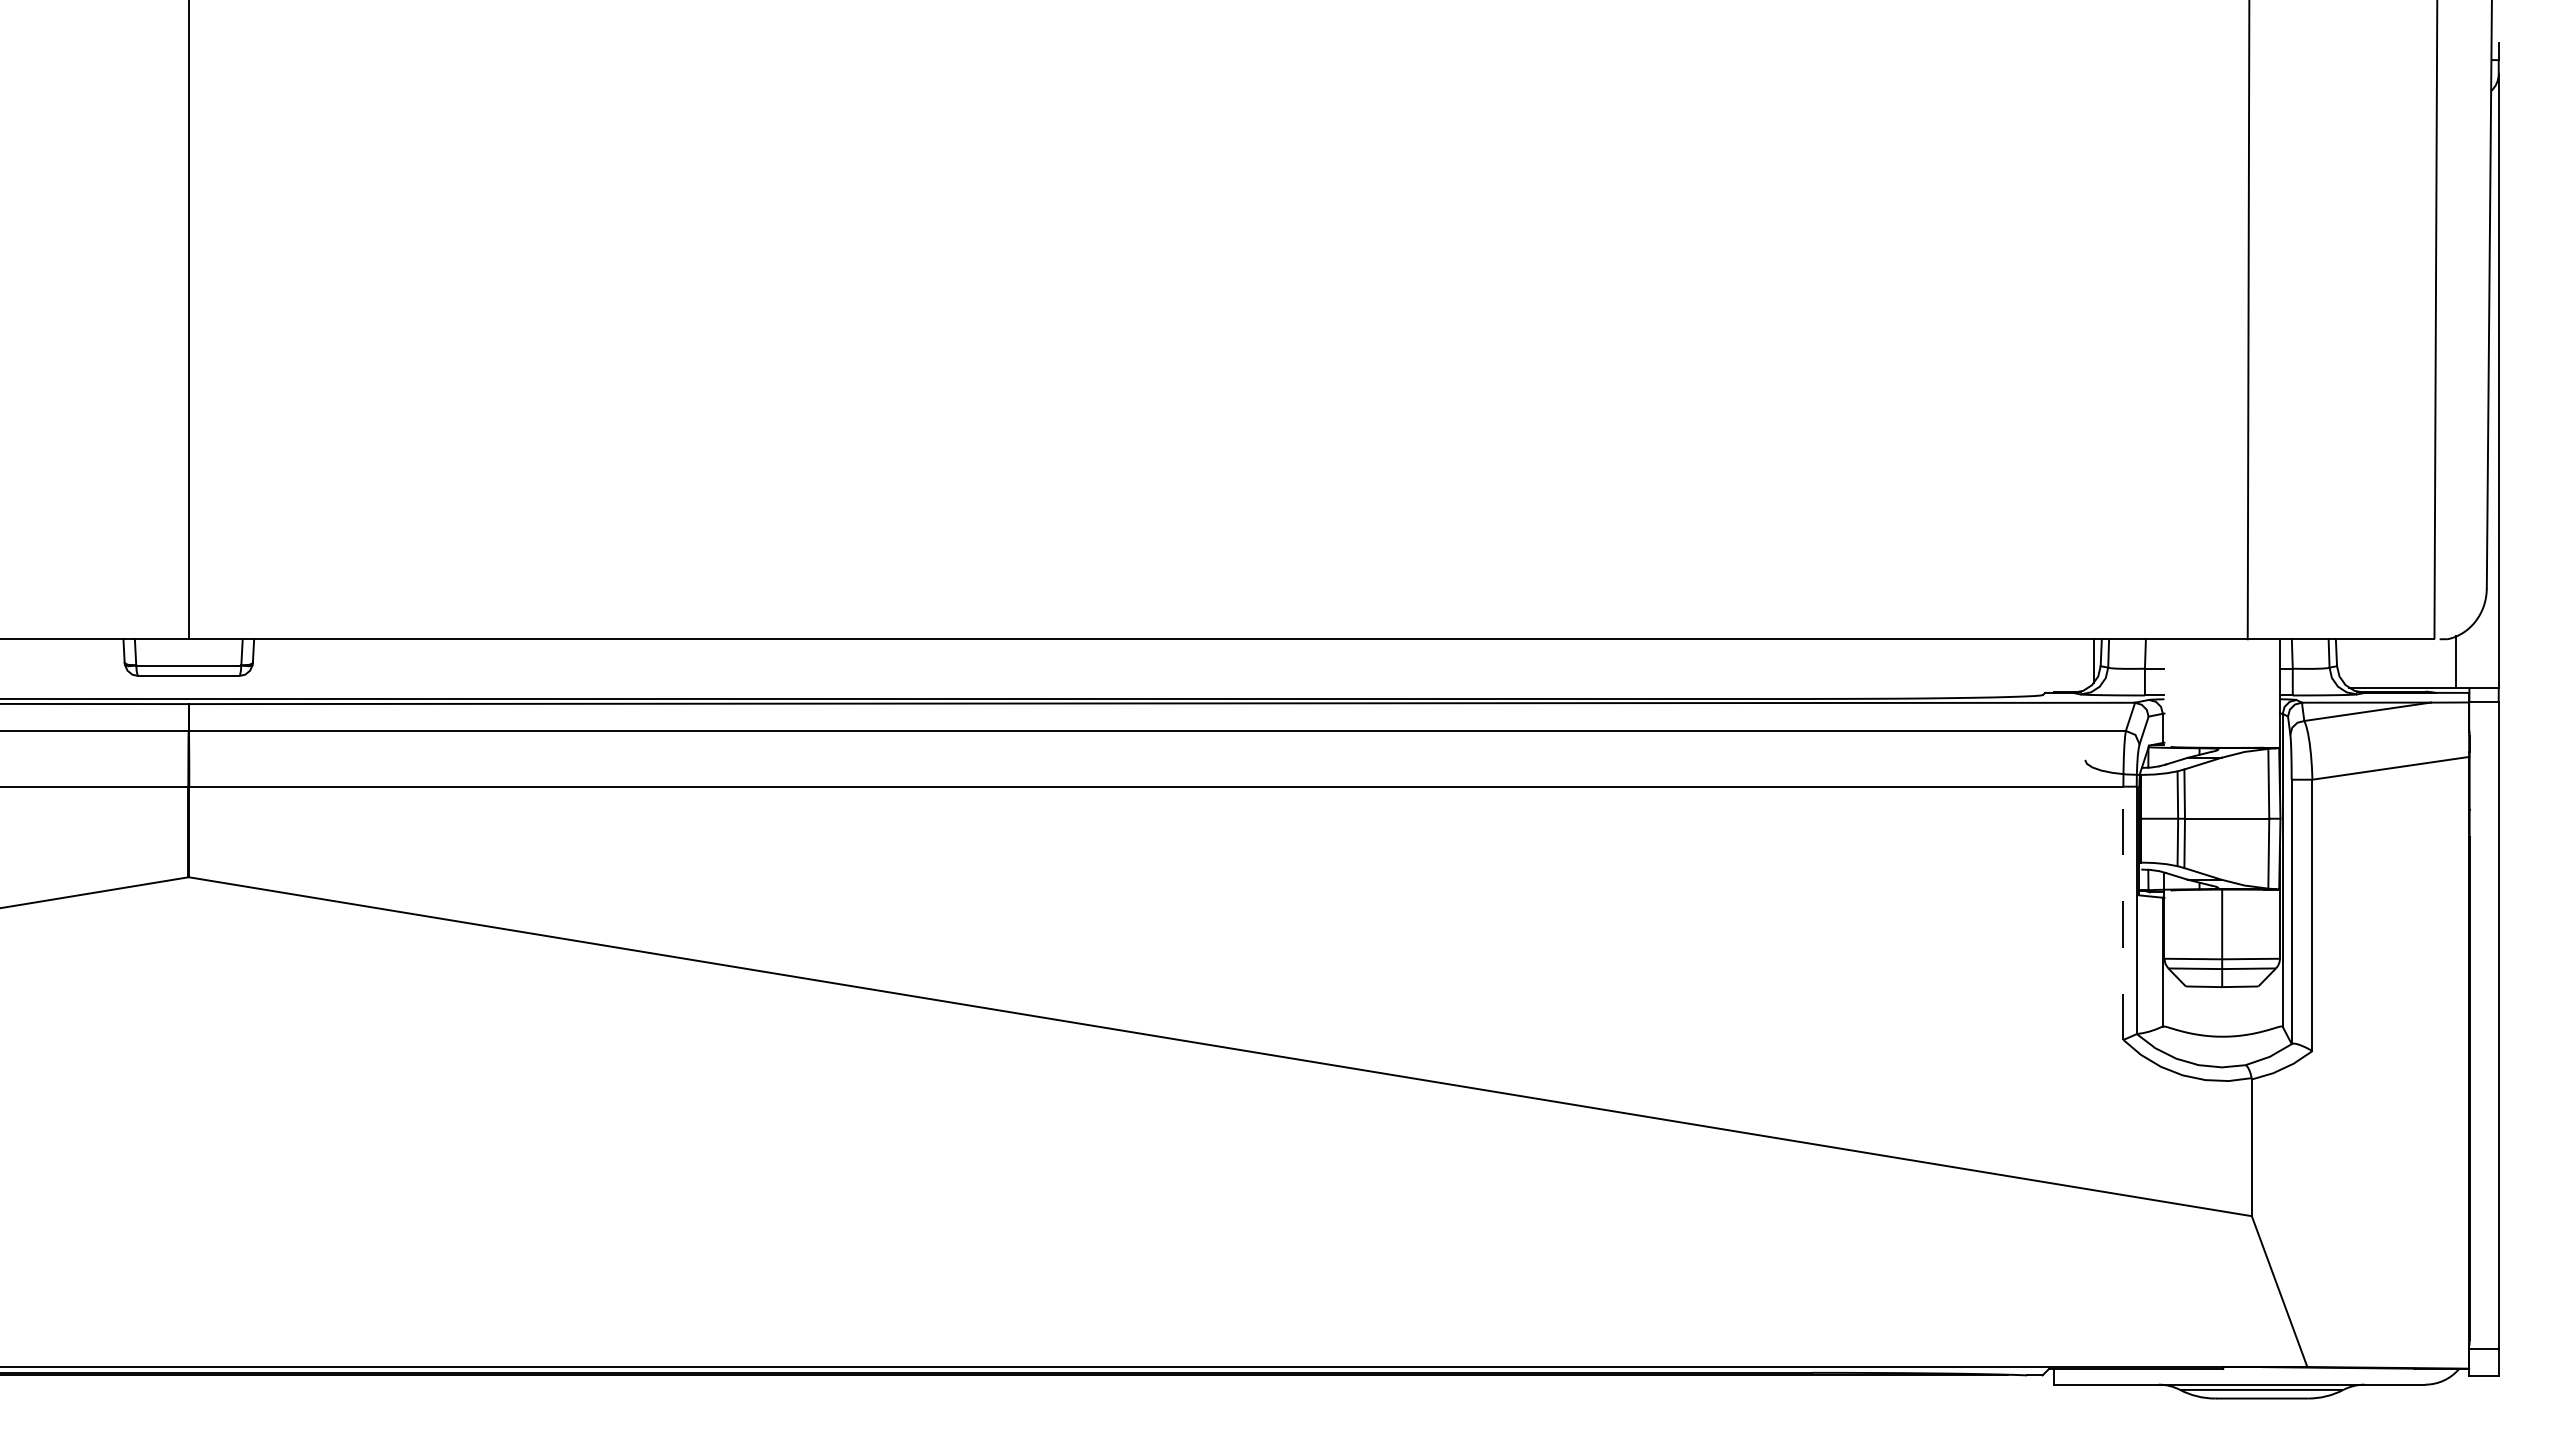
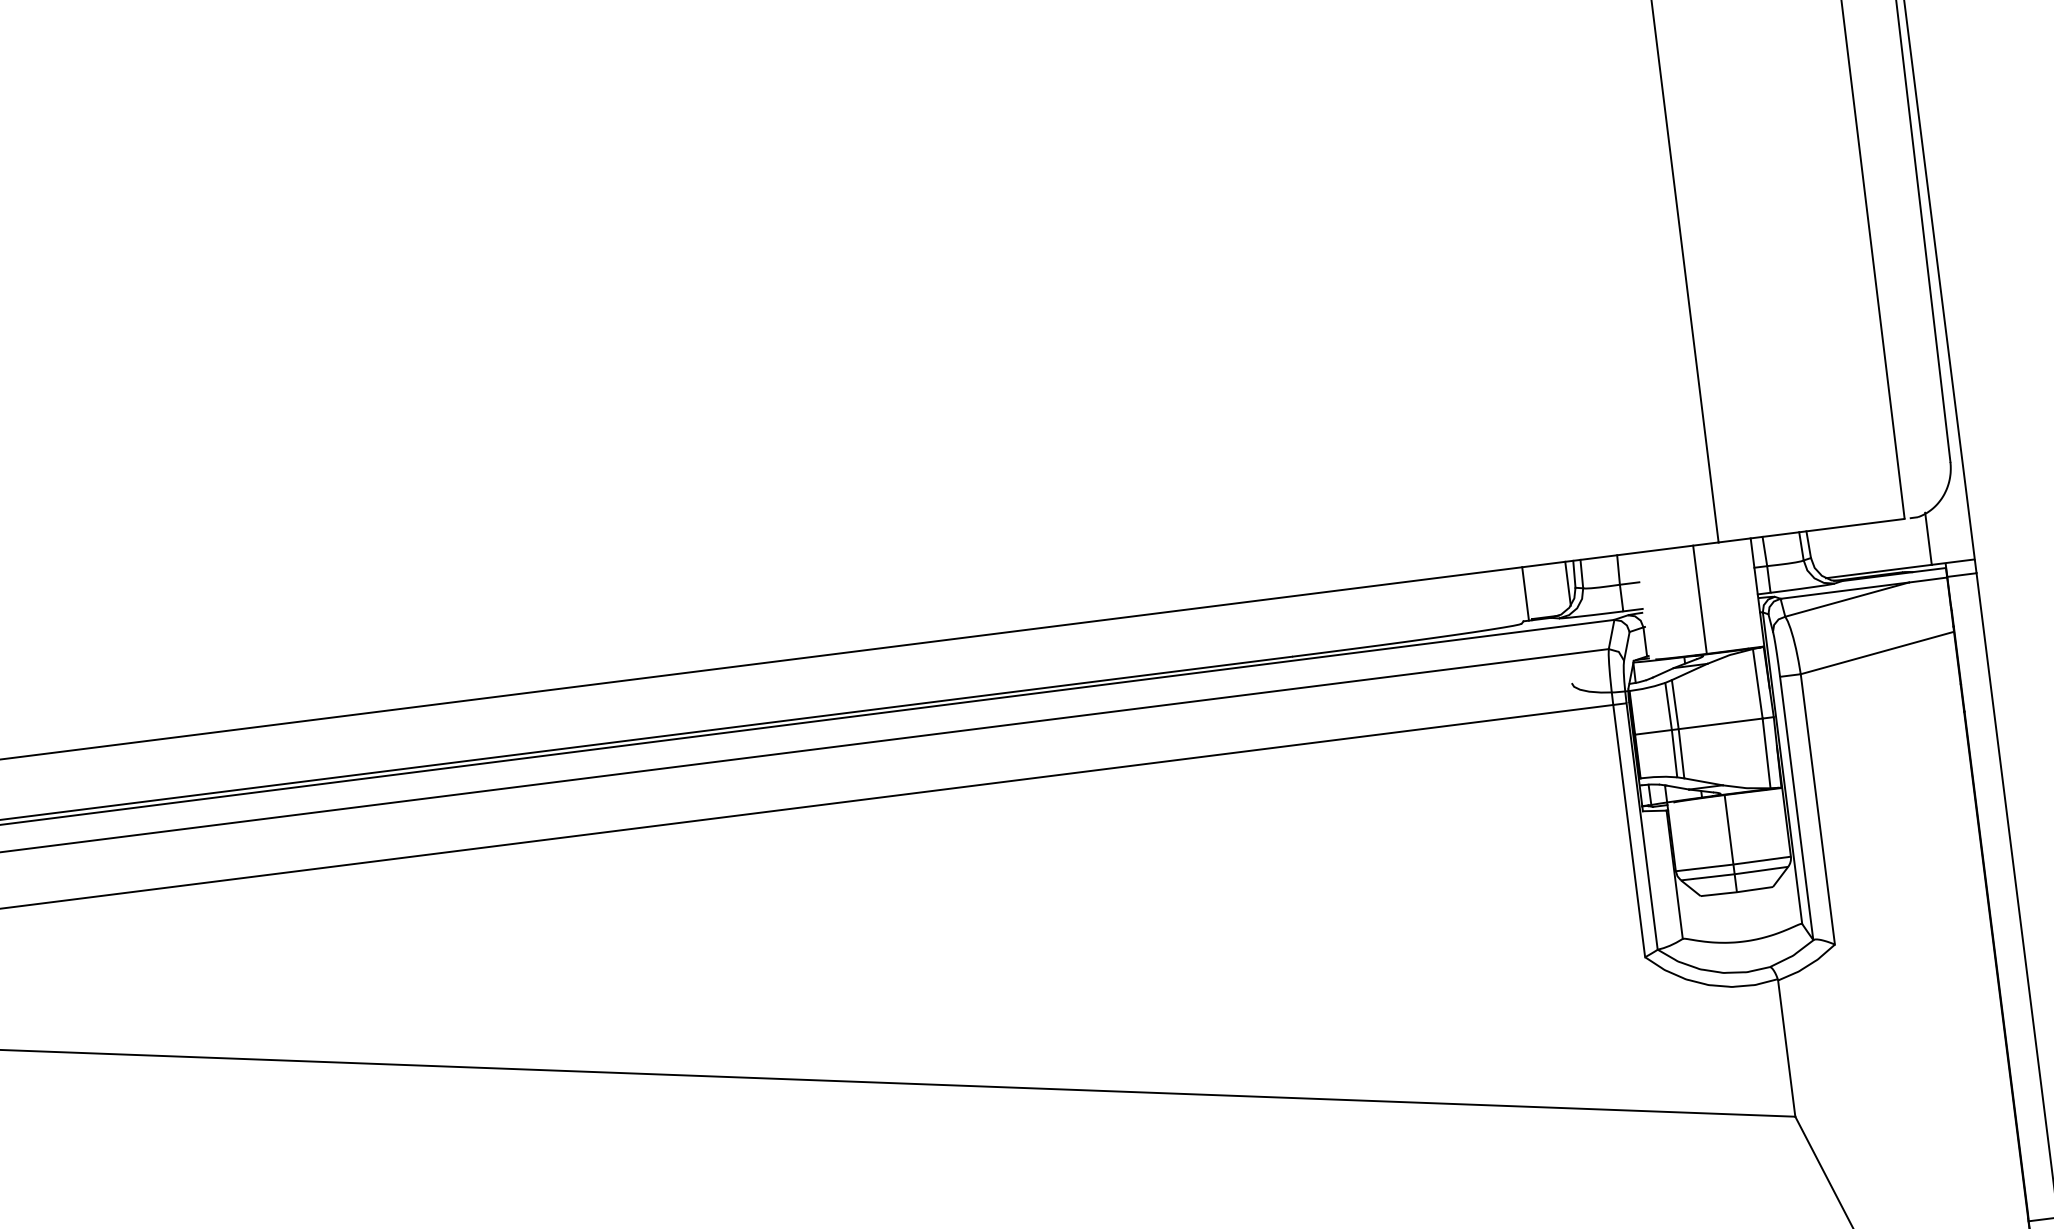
line: (2050, 665) -> (1525, 593), added
line: (2222, 693) -> (1700, 599), added
line: (2123, 913) -> (1629, 831), dashed -> solid

